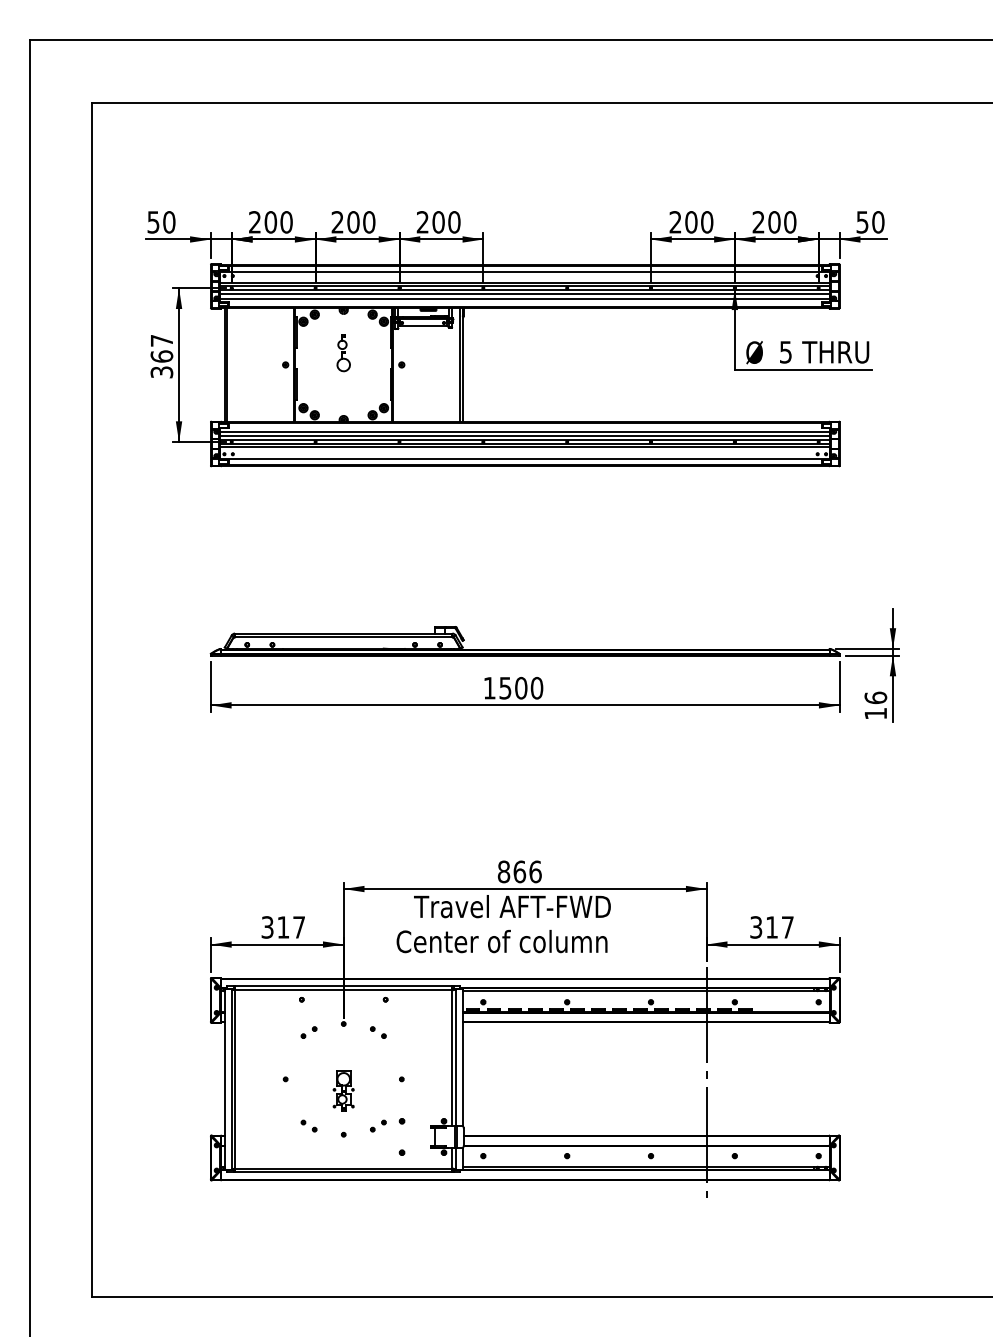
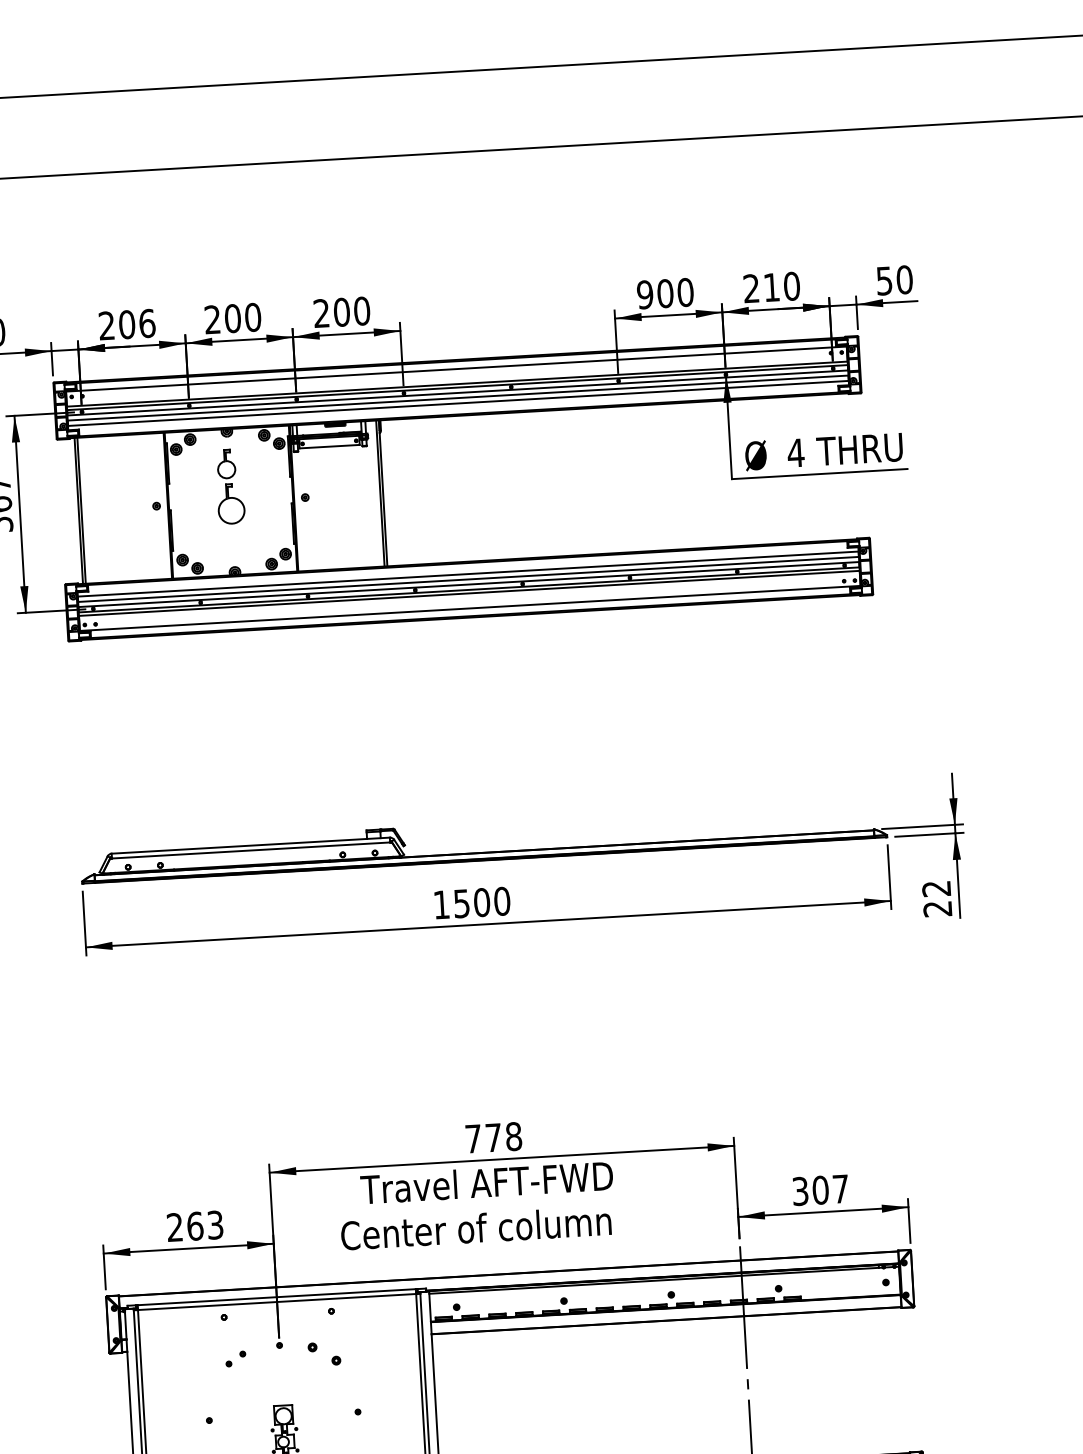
text: (286, 222) -> (147, 323), 200 -> 206
text: (675, 222) -> (645, 295), 200 -> 900
text: (774, 222) -> (771, 287), 200 -> 210
text: (785, 352) -> (795, 453), 5 -> 4
part: (343, 353) -> (229, 487), size x1.6
text: (875, 705) -> (936, 898), 16 -> 22
text: (519, 871) -> (493, 1137), 866 -> 778
text: (283, 927) -> (195, 1226), 317 -> 263
text: (771, 927) -> (820, 1190), 317 -> 307
part: (378, 1032) -> (324, 1353), size x1.6

